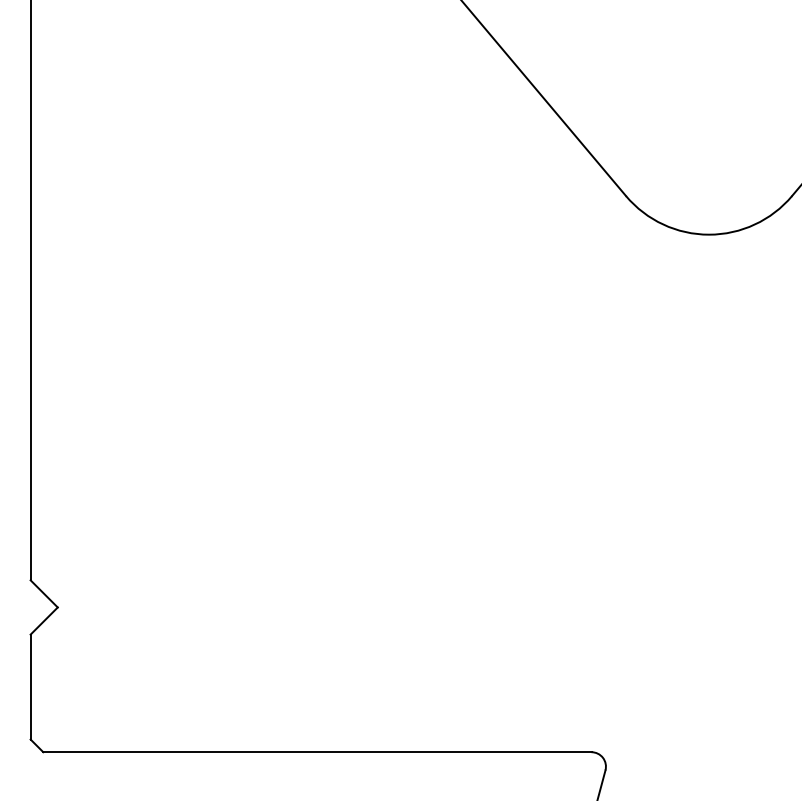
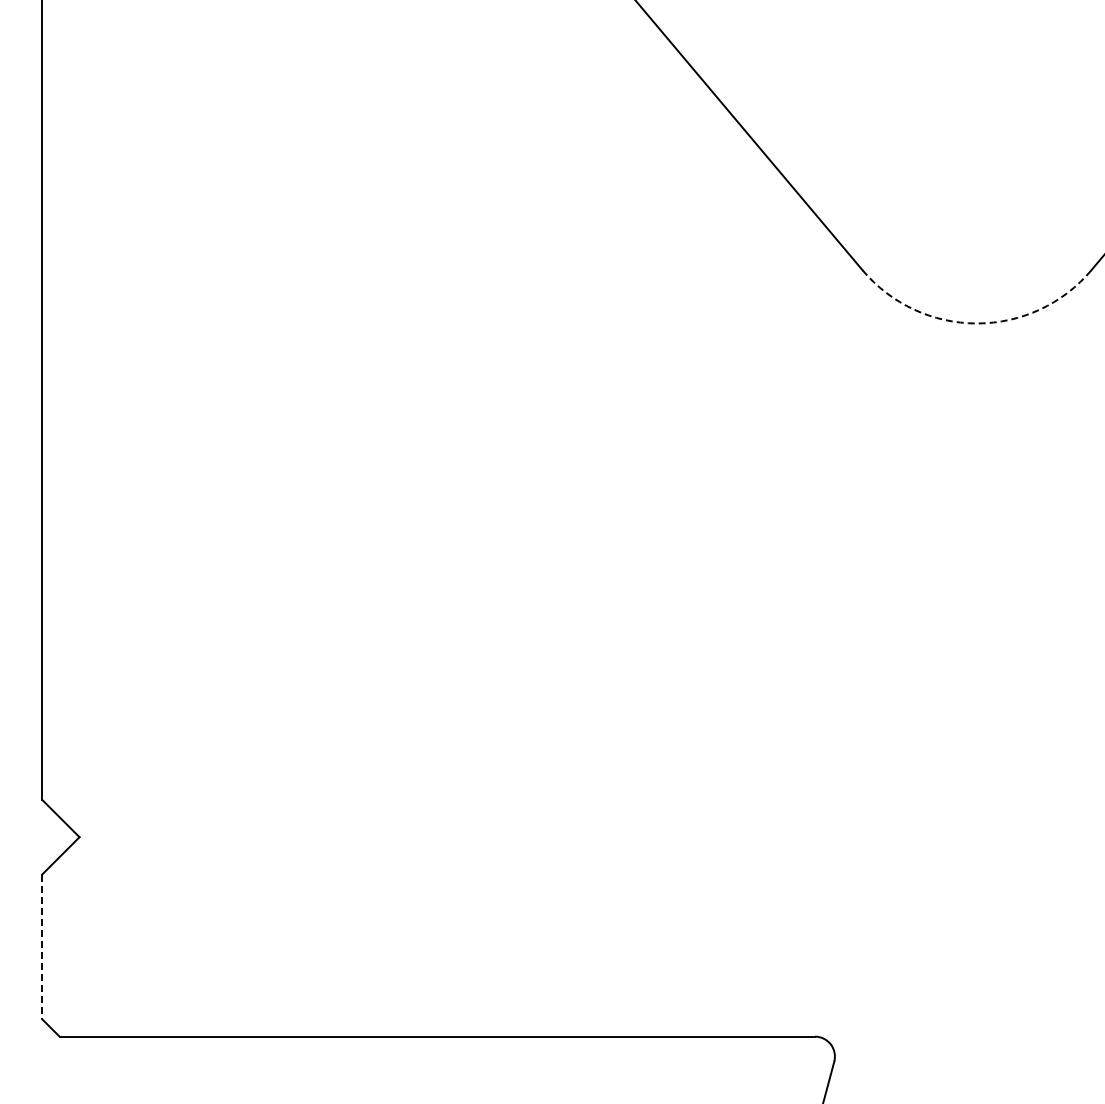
arc: (709, 234) -> (977, 323), solid -> dashed
line: (30, 687) -> (42, 947), solid -> dashed

